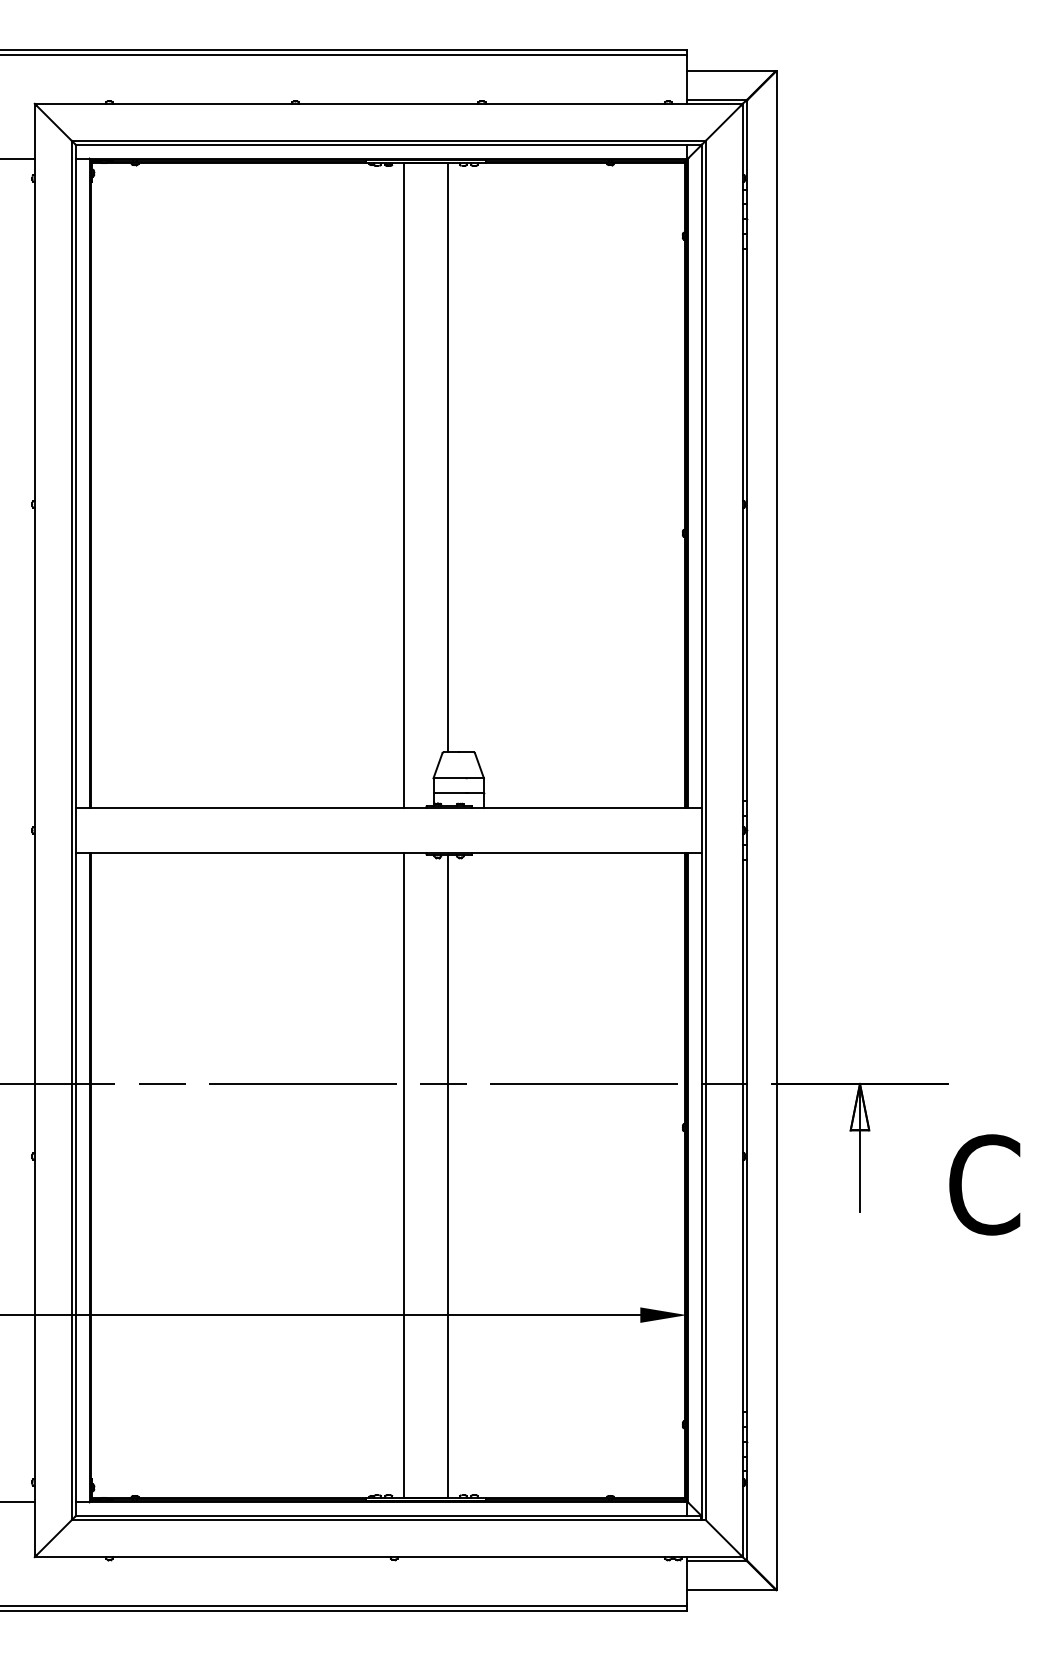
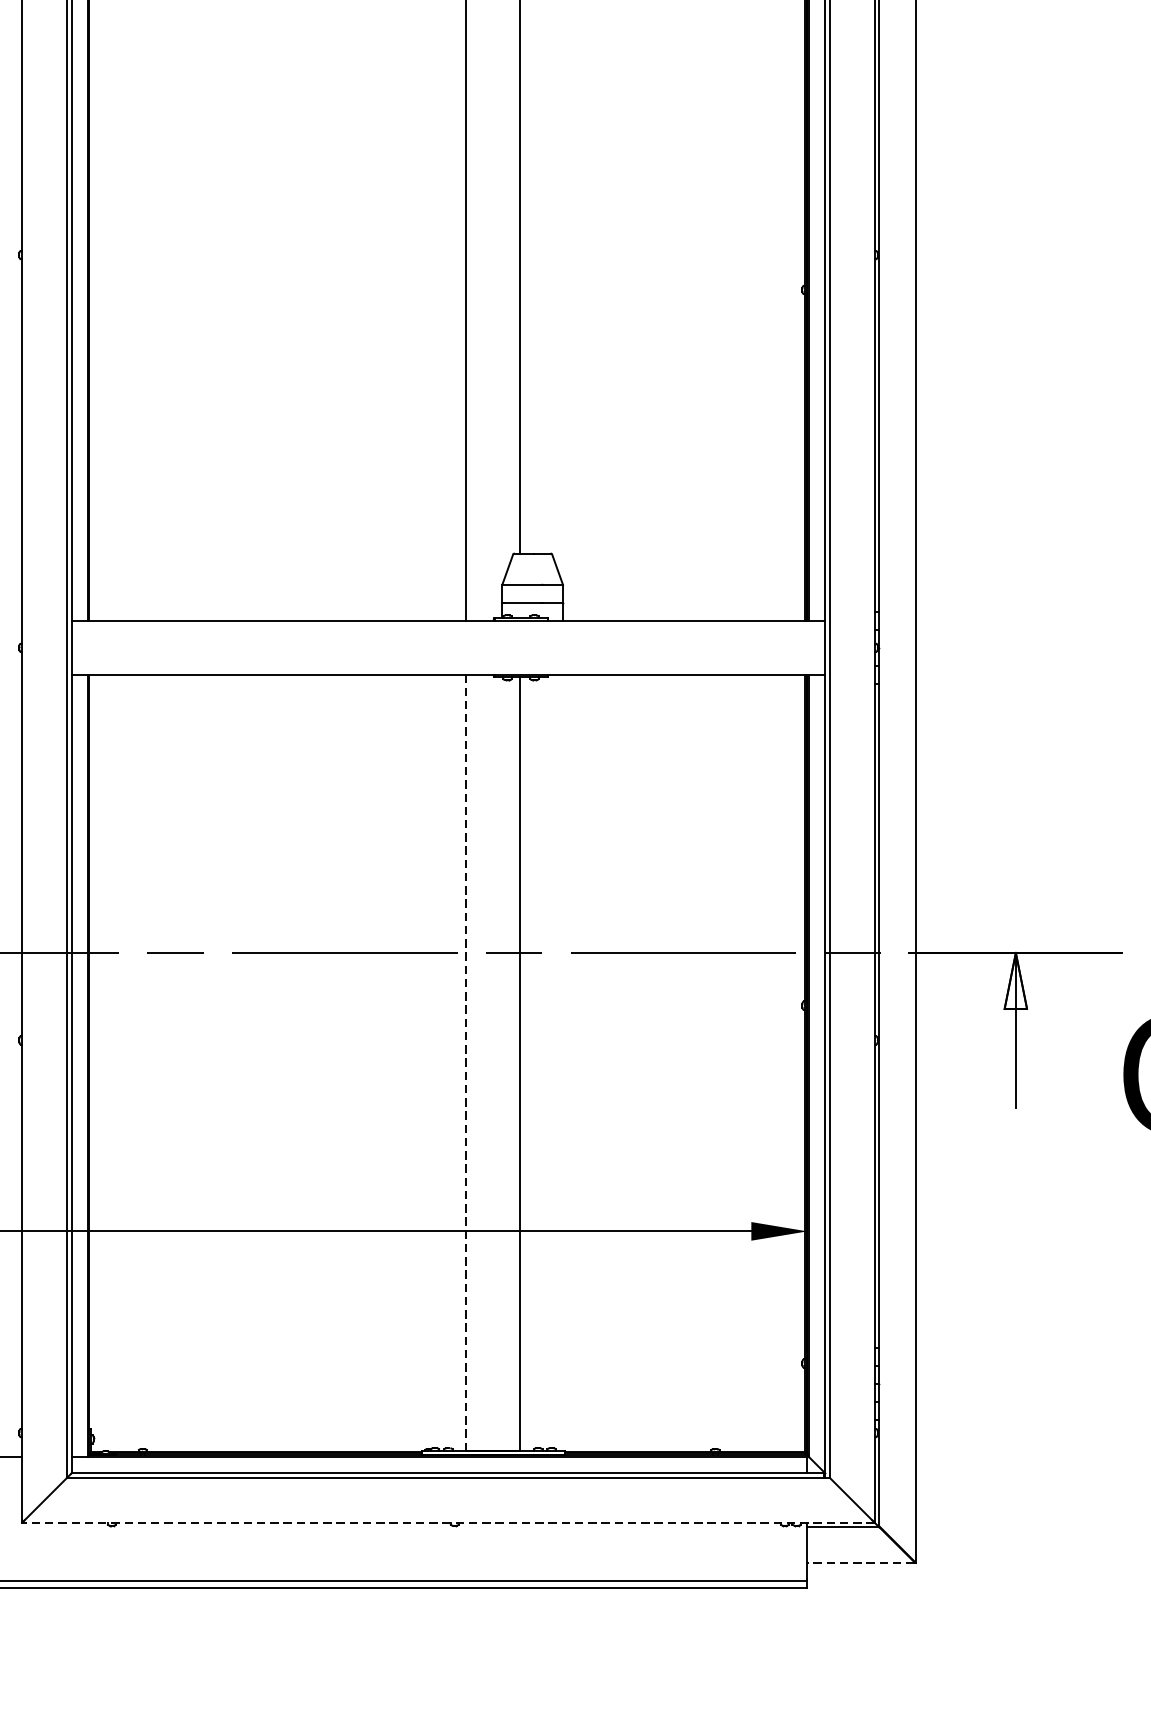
line: (403, 1174) -> (466, 1062), solid -> dashed
line: (388, 1557) -> (448, 1523), solid -> dashed
line: (730, 1590) -> (859, 1562), solid -> dashed

